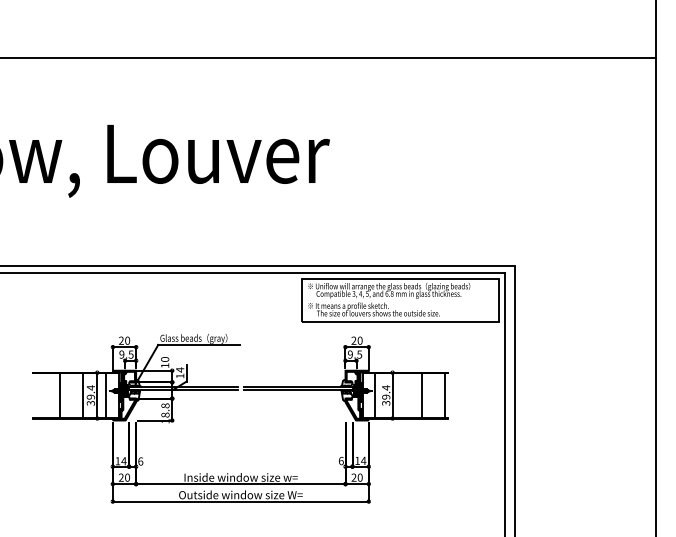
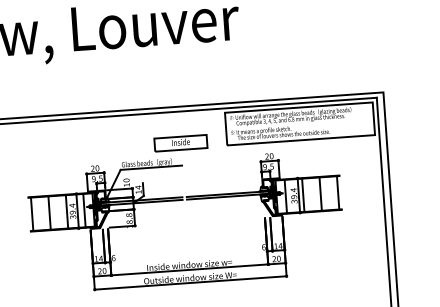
part: (240, 314) -> (180, 142), added
line: (36, 395) -> (32, 214), added
line: (398, 395) -> (303, 195), added

